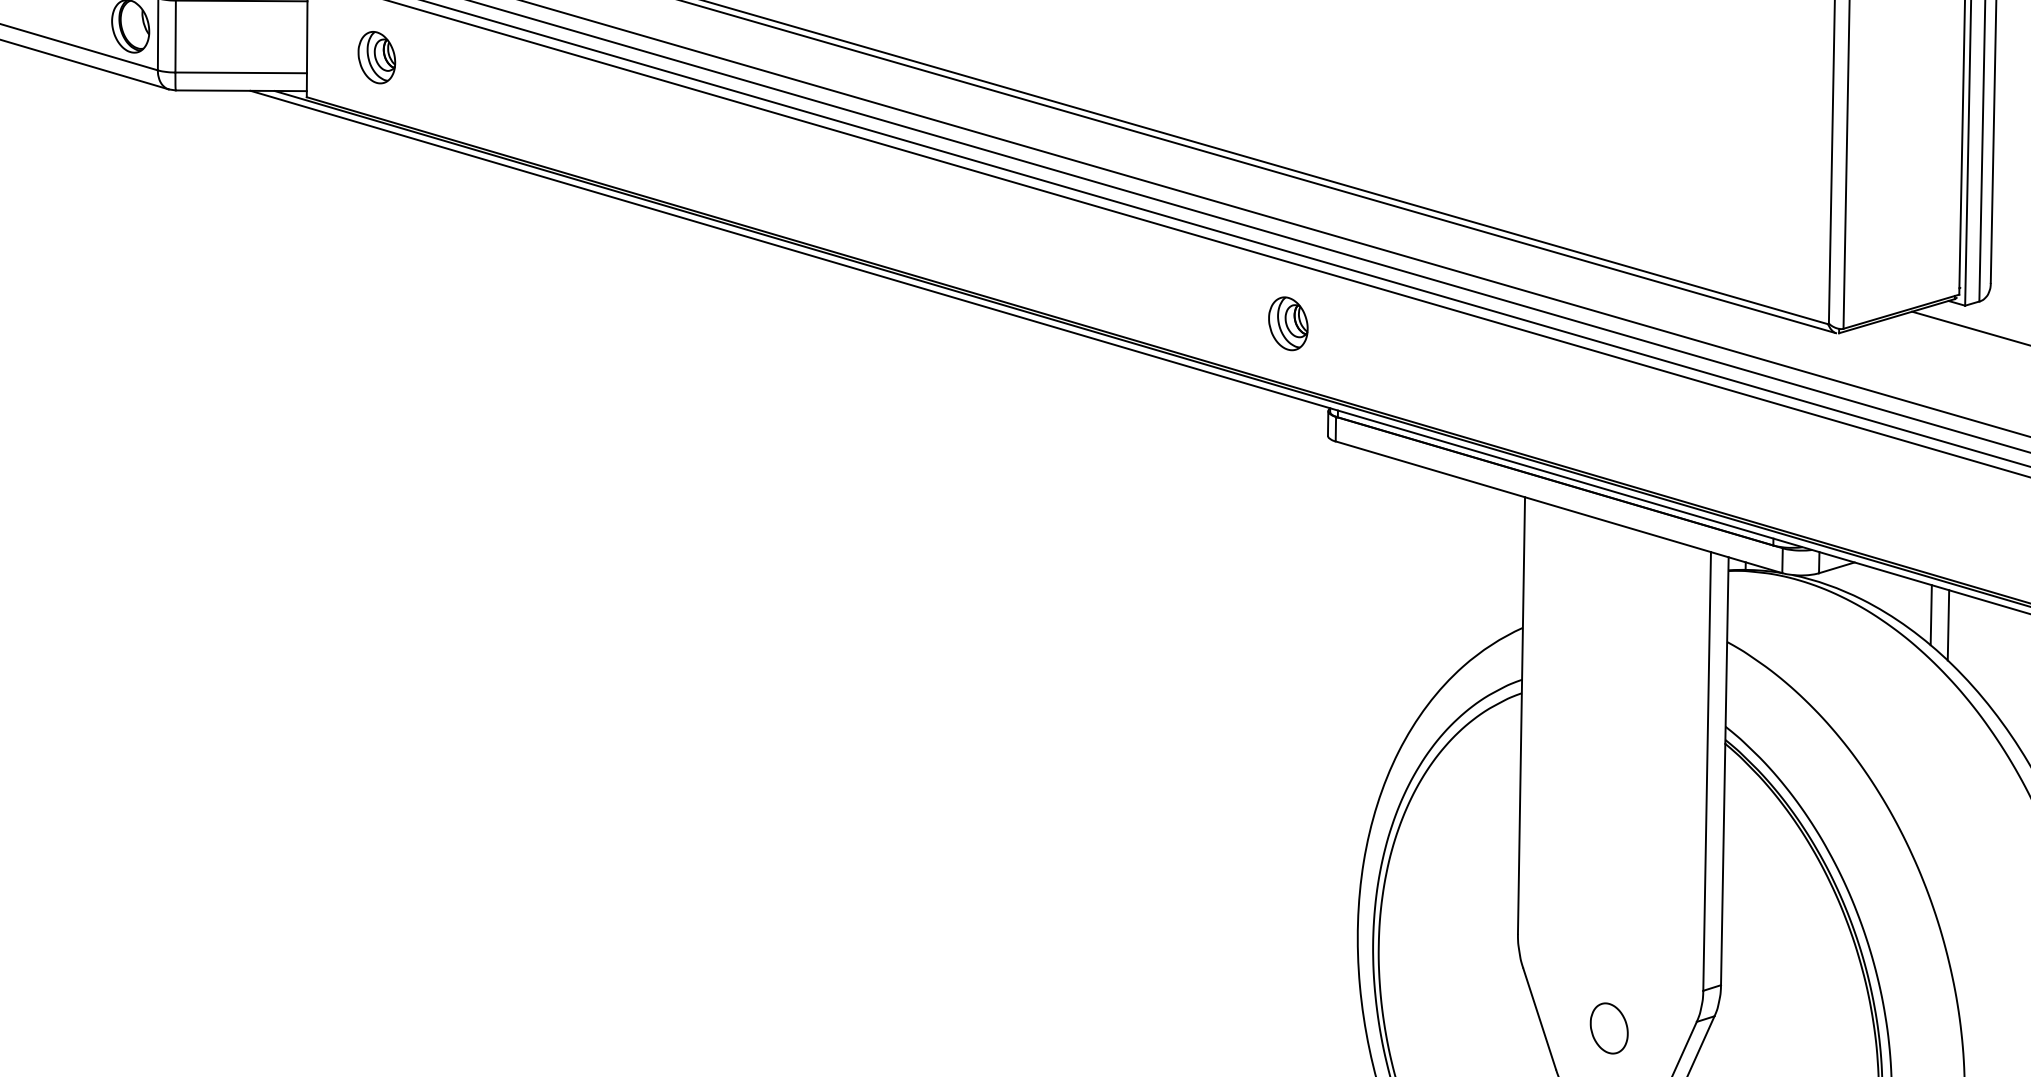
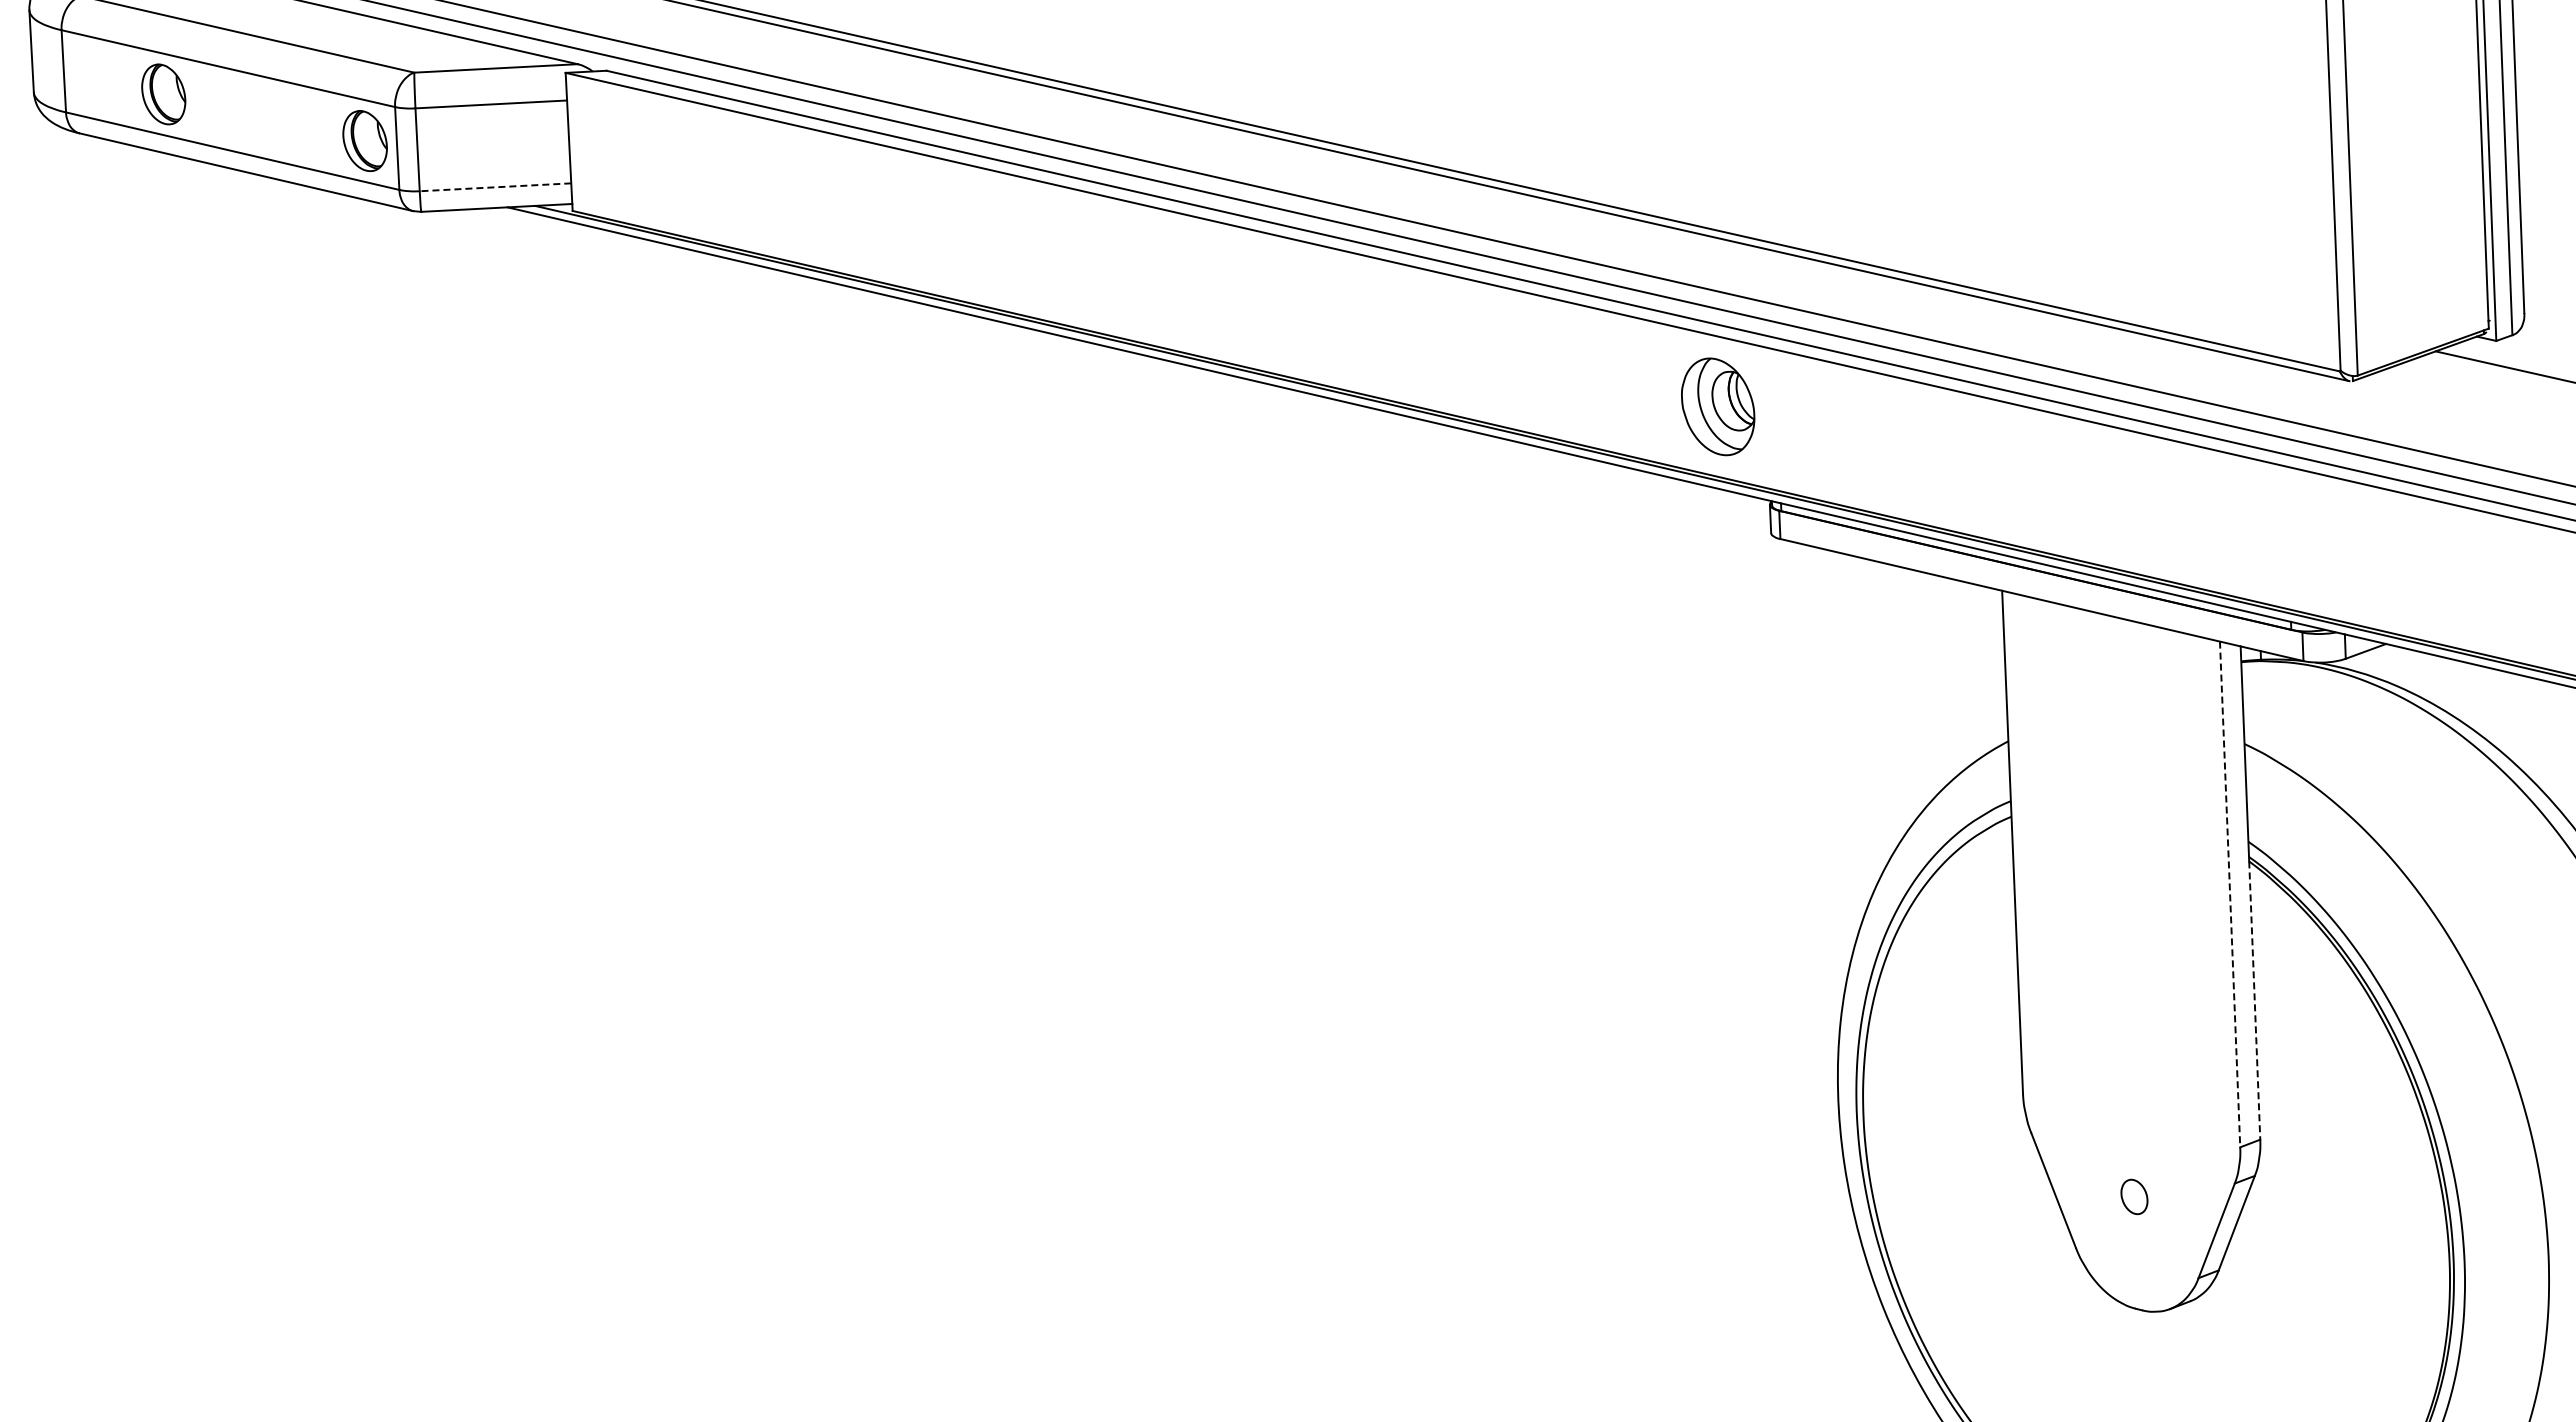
part: (376, 57) -> (650, 160), removed
line: (241, 73) -> (495, 187), solid -> dashed
part: (1287, 323) -> (1717, 406), size x1.6
line: (1930, 615) -> (2477, 699), removed
line: (1947, 624) -> (2497, 709), removed
line: (1707, 771) -> (2230, 894), solid -> dashed
line: (1722, 865) -> (2254, 1001), solid -> dashed
part: (1609, 1028) -> (2134, 1196), size x0.6

